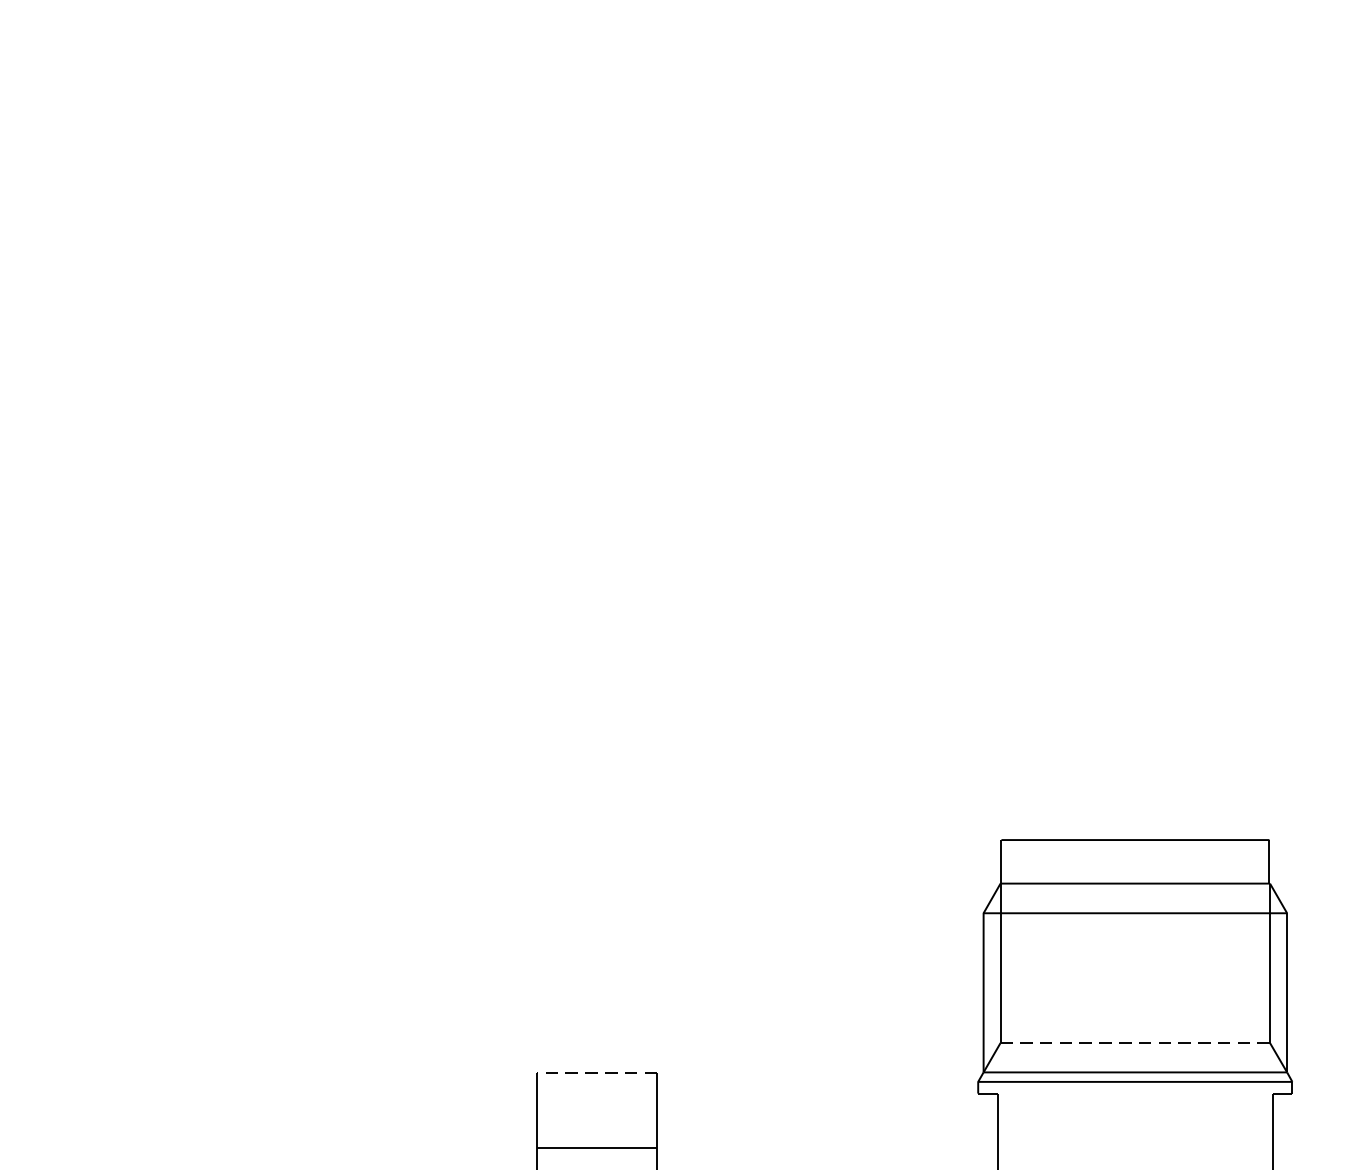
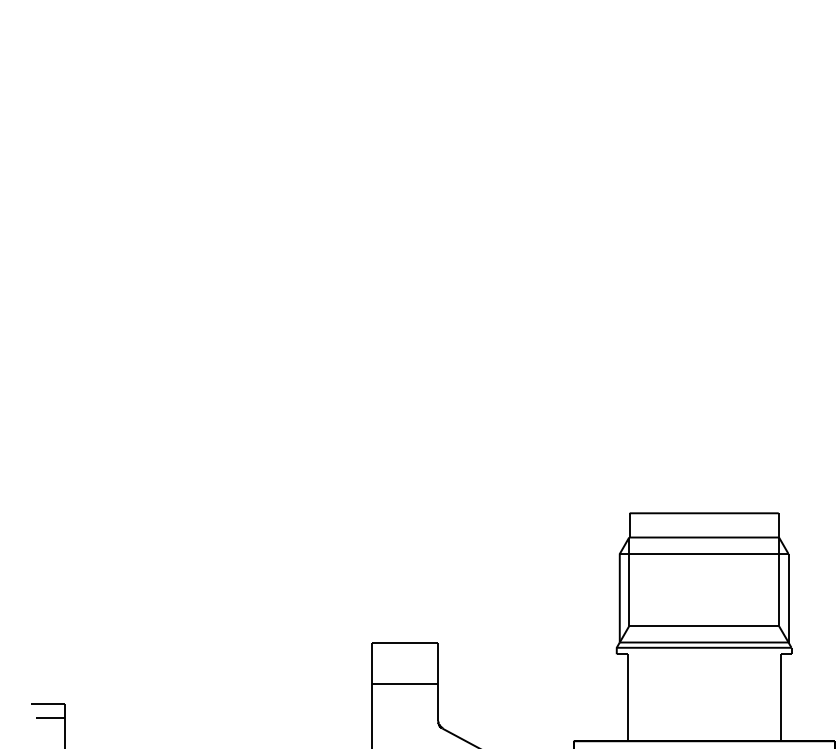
line: (1135, 1043) -> (704, 626), dashed -> solid
line: (596, 1072) -> (404, 642), dashed -> solid

